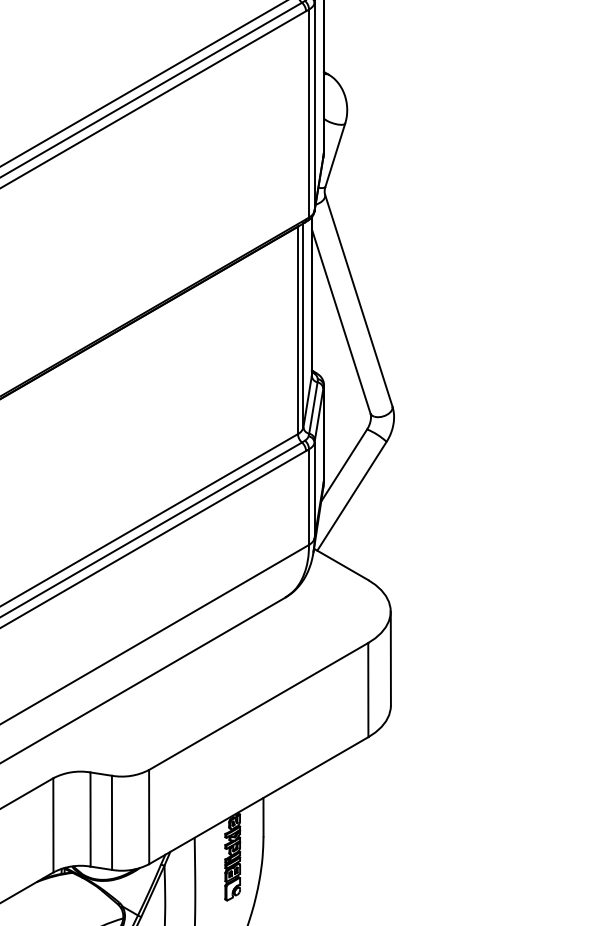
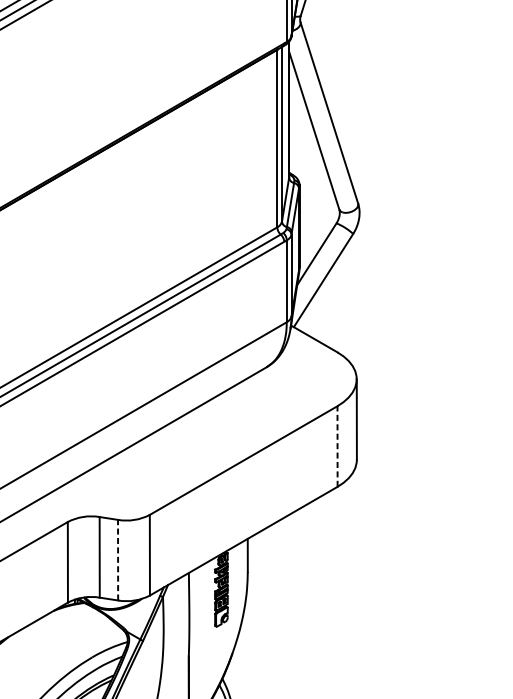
line: (368, 689) -> (337, 446), solid -> dashed
line: (112, 822) -> (118, 559), solid -> dashed

